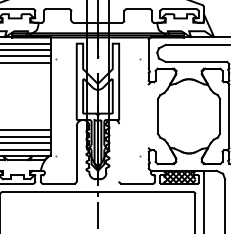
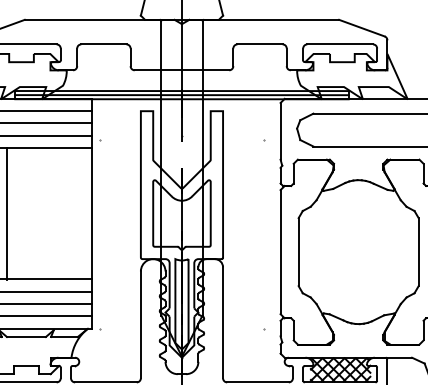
line: (7, 96) -> (6, 213), added
line: (148, 116) -> (279, 252), added
line: (119, 152) -> (223, 322), added

